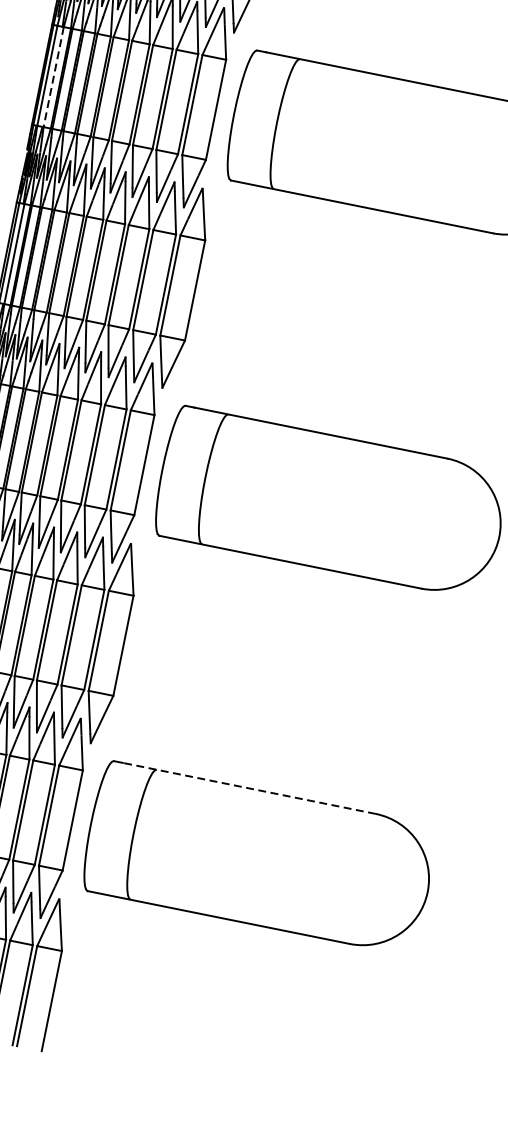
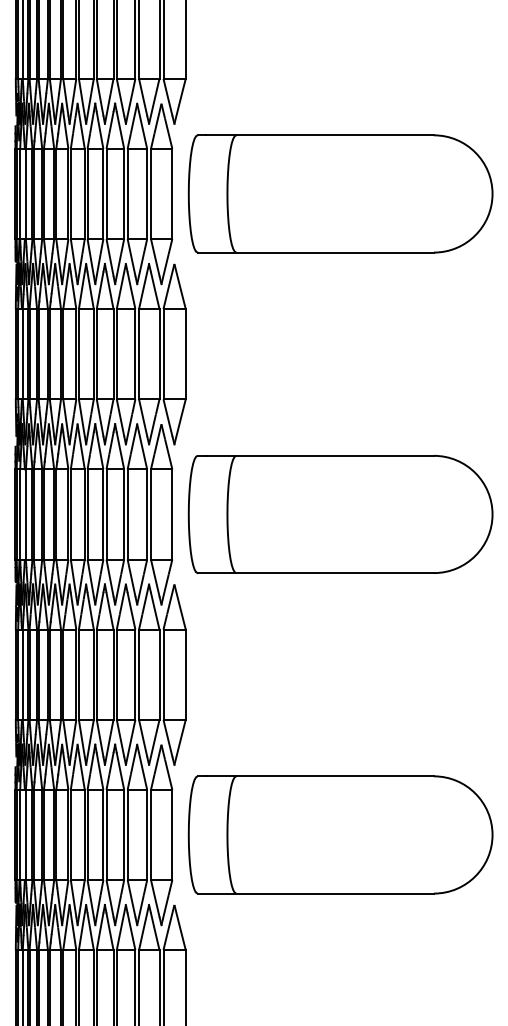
line: (53, 77) -> (25, 194), dashed -> solid
line: (248, 788) -> (319, 776), dashed -> solid

